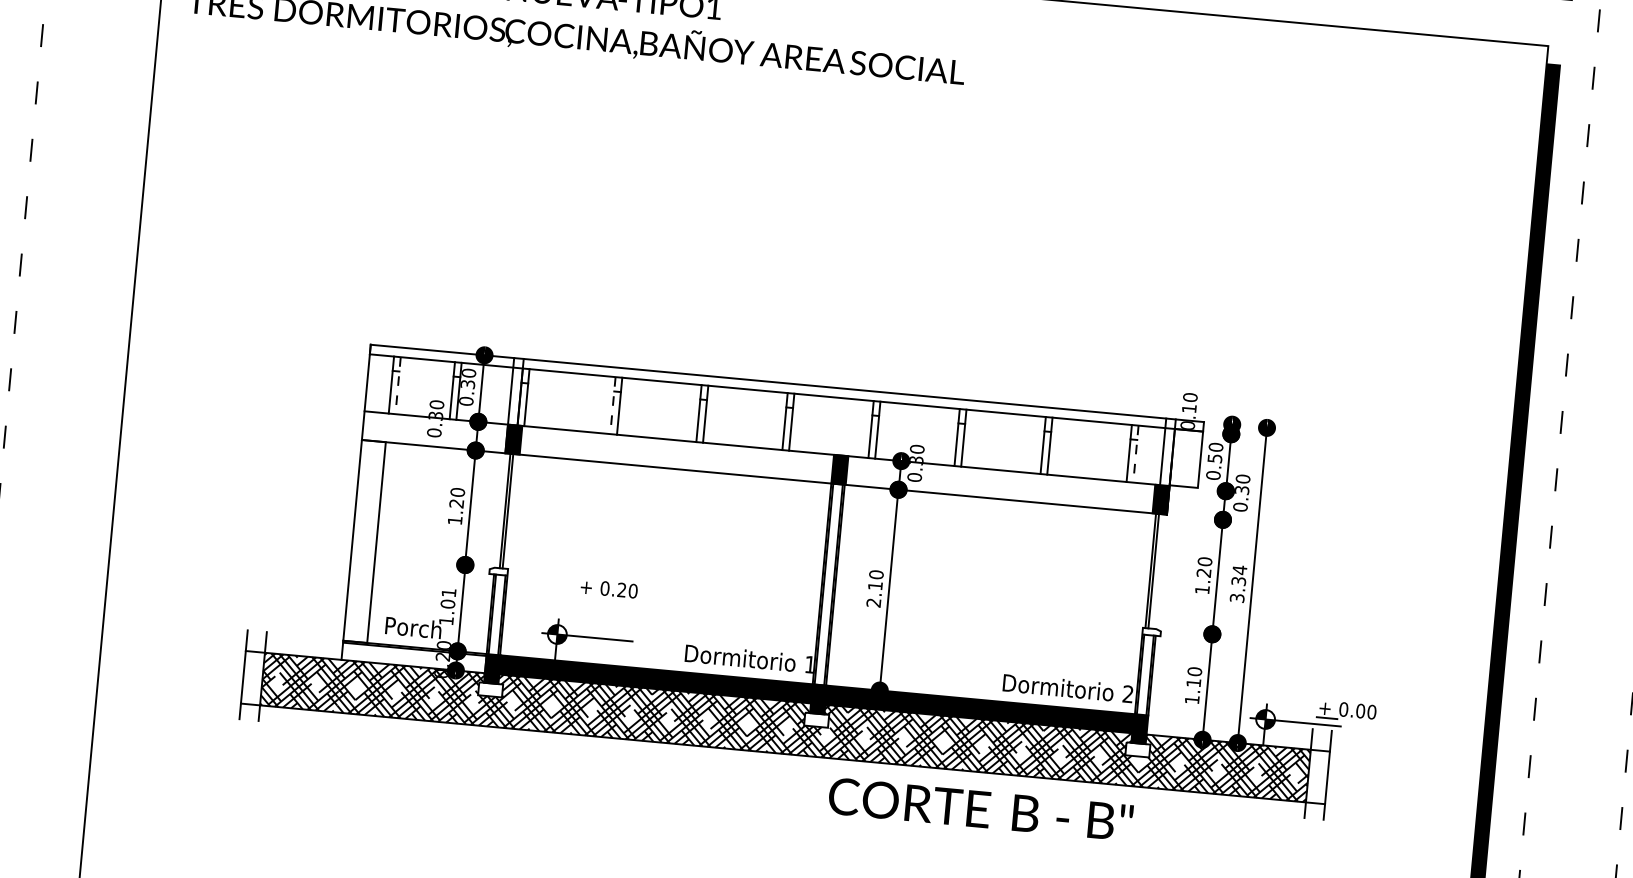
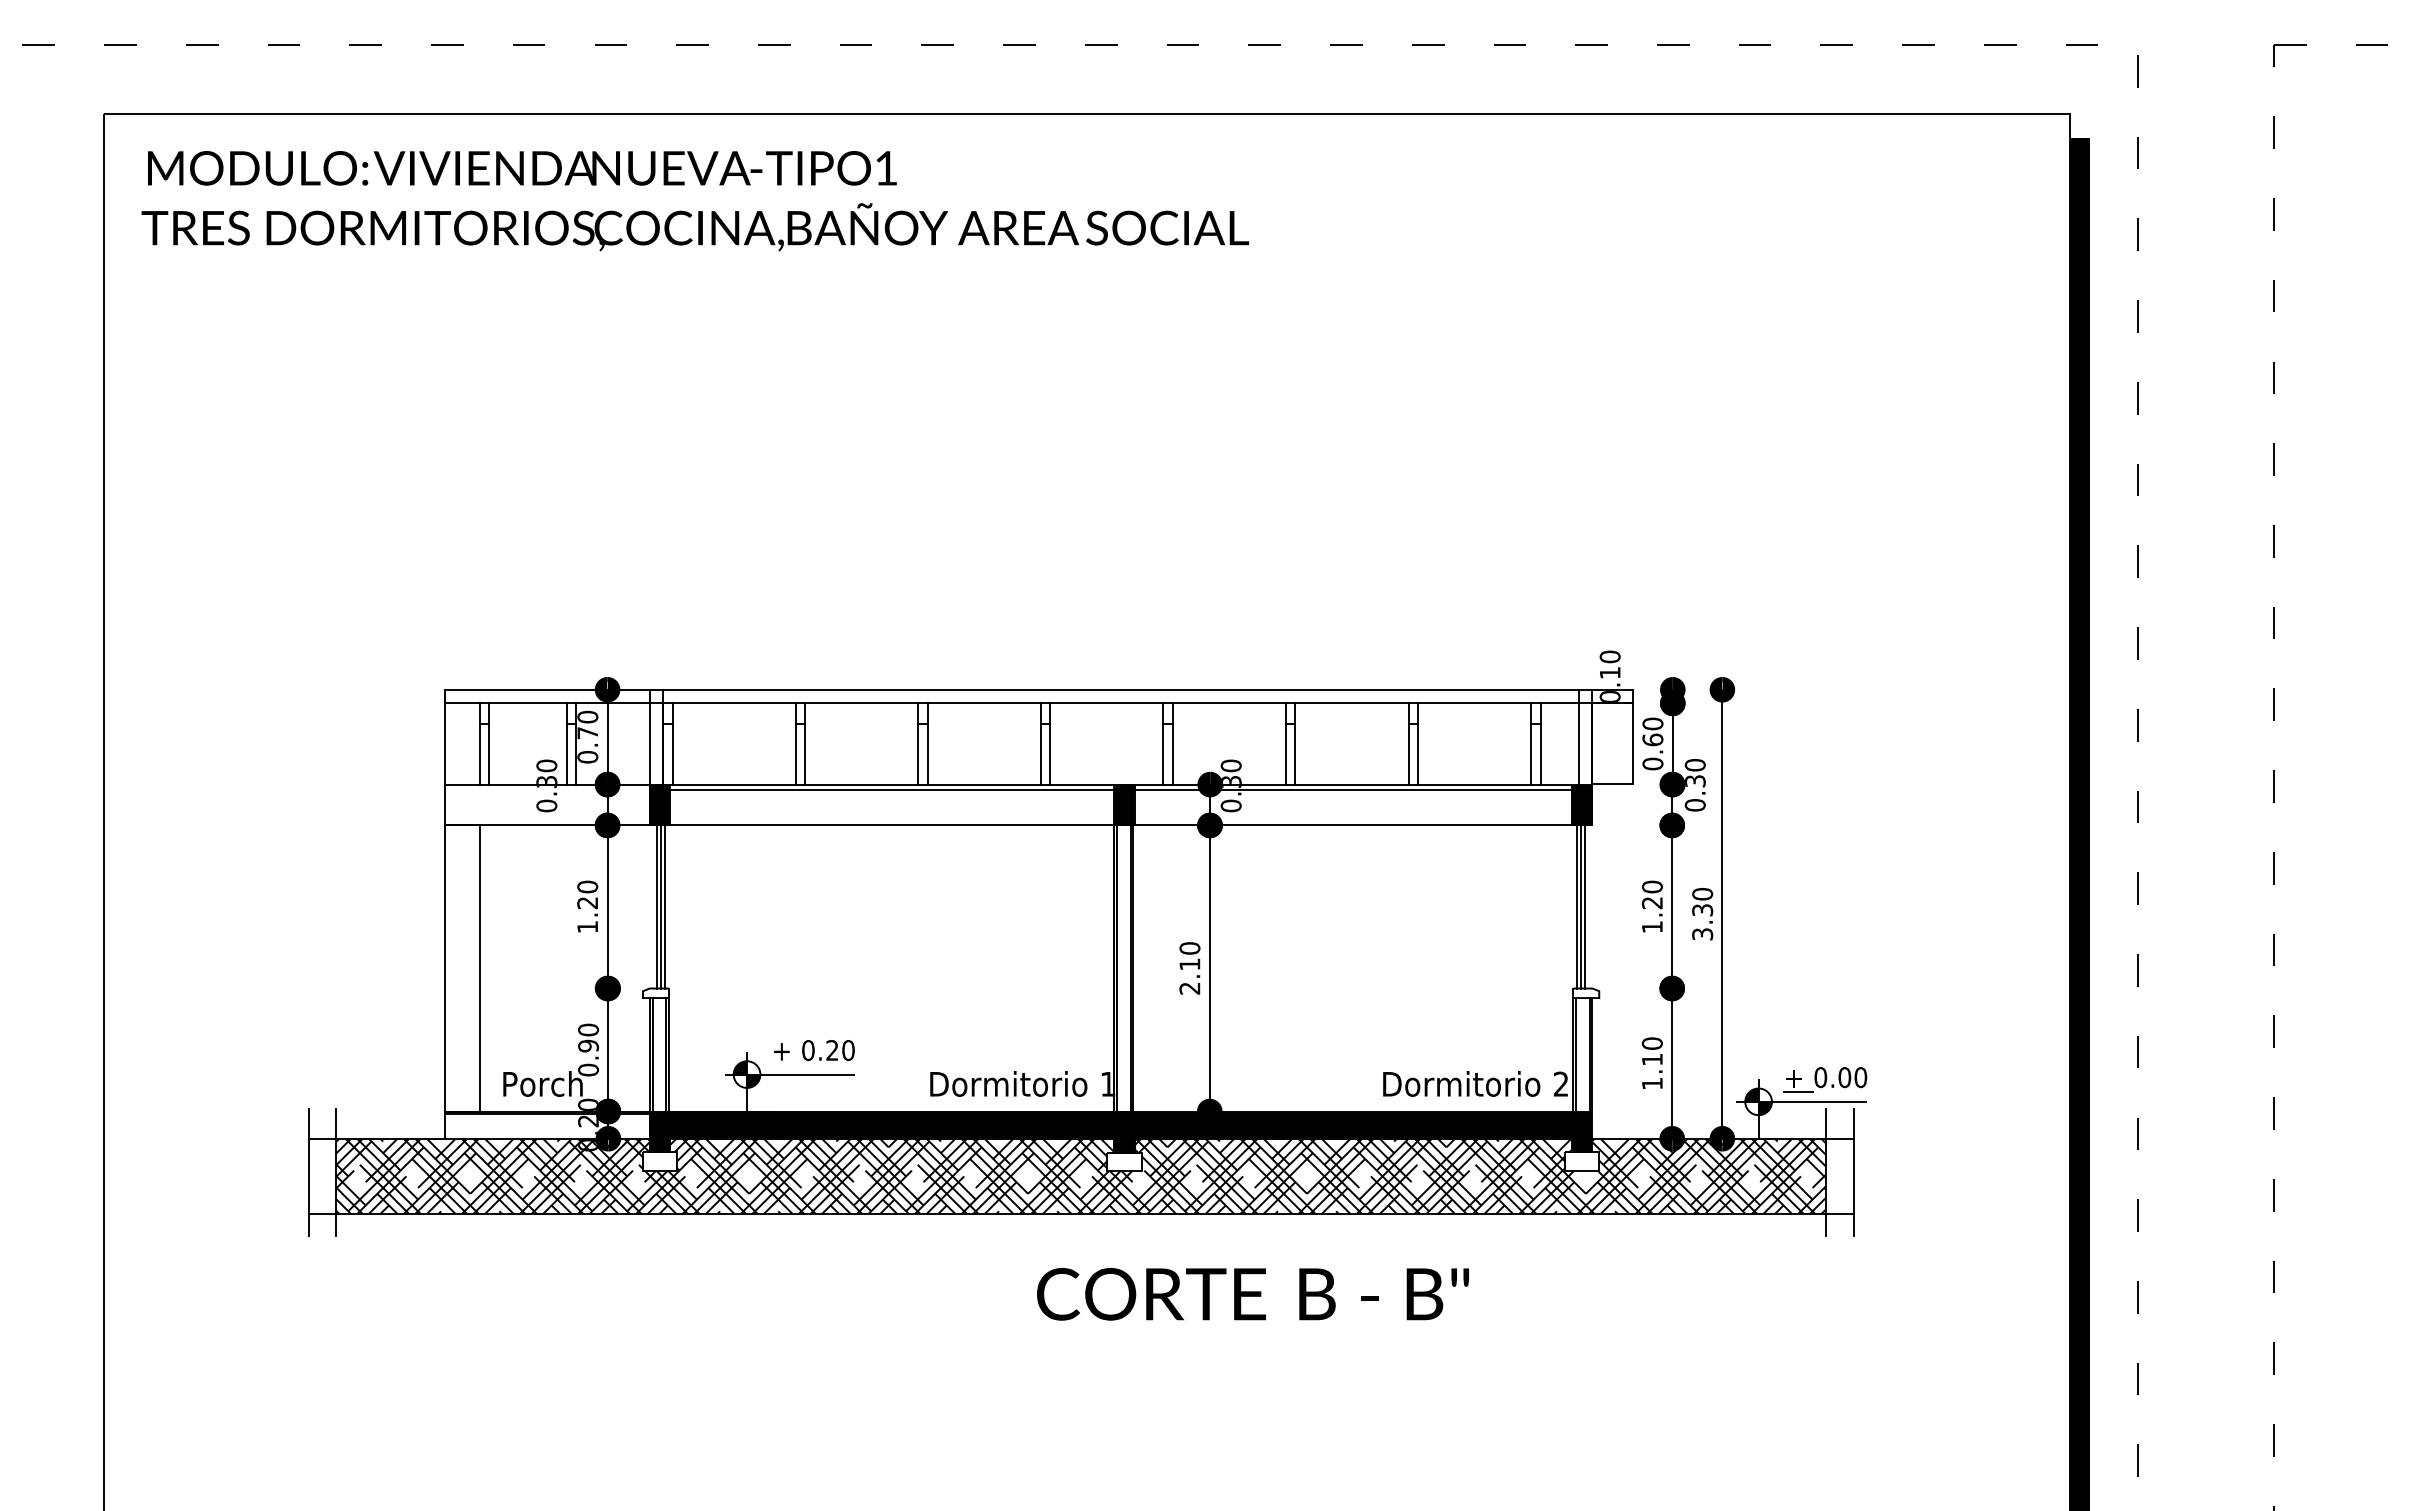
text: (467, 384) -> (587, 733), 0.30 -> 0.70
line: (398, 386) -> (489, 744), dashed -> solid
line: (612, 405) -> (795, 744), dashed -> solid
line: (670, 443) -> (881, 790), added
line: (1135, 454) -> (1540, 744), dashed -> solid
text: (1214, 458) -> (1652, 739), 0.50 -> 0.60
line: (1000, 474) -> (1352, 790), added
line: (511, 511) -> (665, 906), added
text: (1239, 569) -> (1702, 893), 3.34 -> 3.30
line: (1156, 571) -> (1585, 906), added
text: (609, 588) -> (814, 1050), moved
text: (447, 606) -> (588, 1049), 1.01 -> 0.90
part: (1347, 711) -> (1825, 1079), moved
text: (980, 808) -> (1252, 1293), moved

